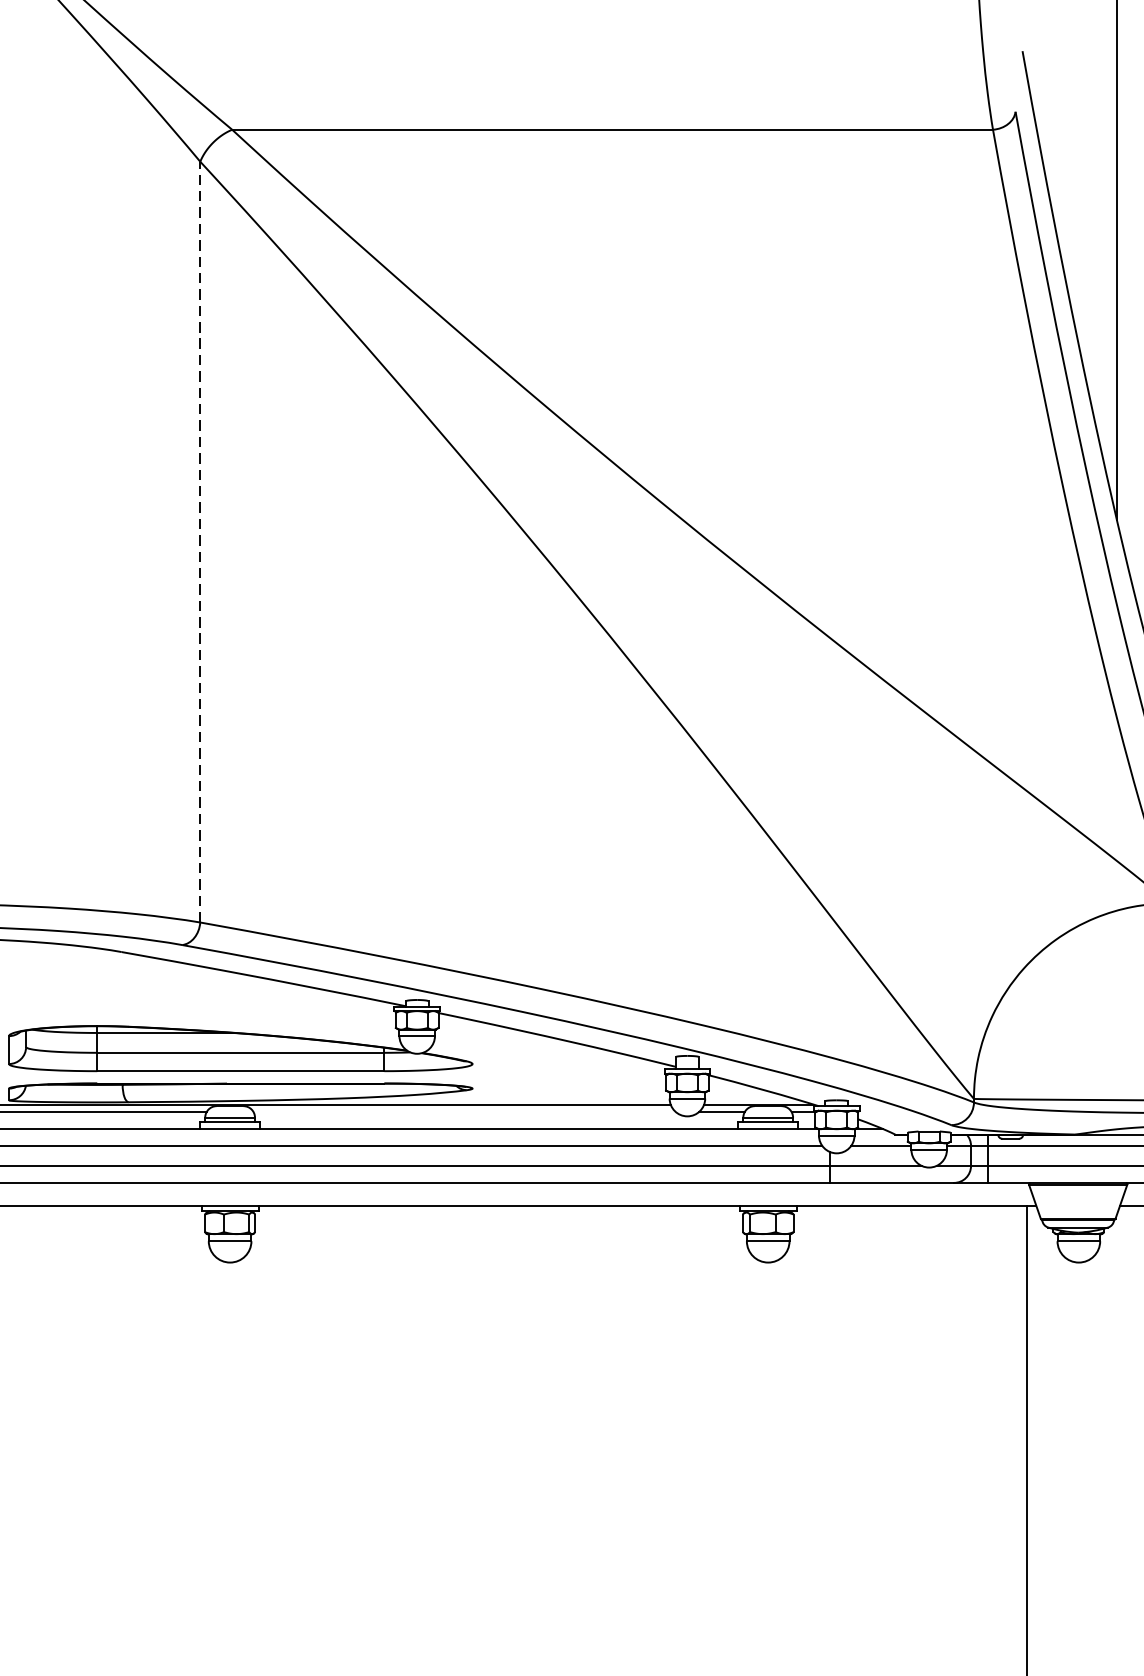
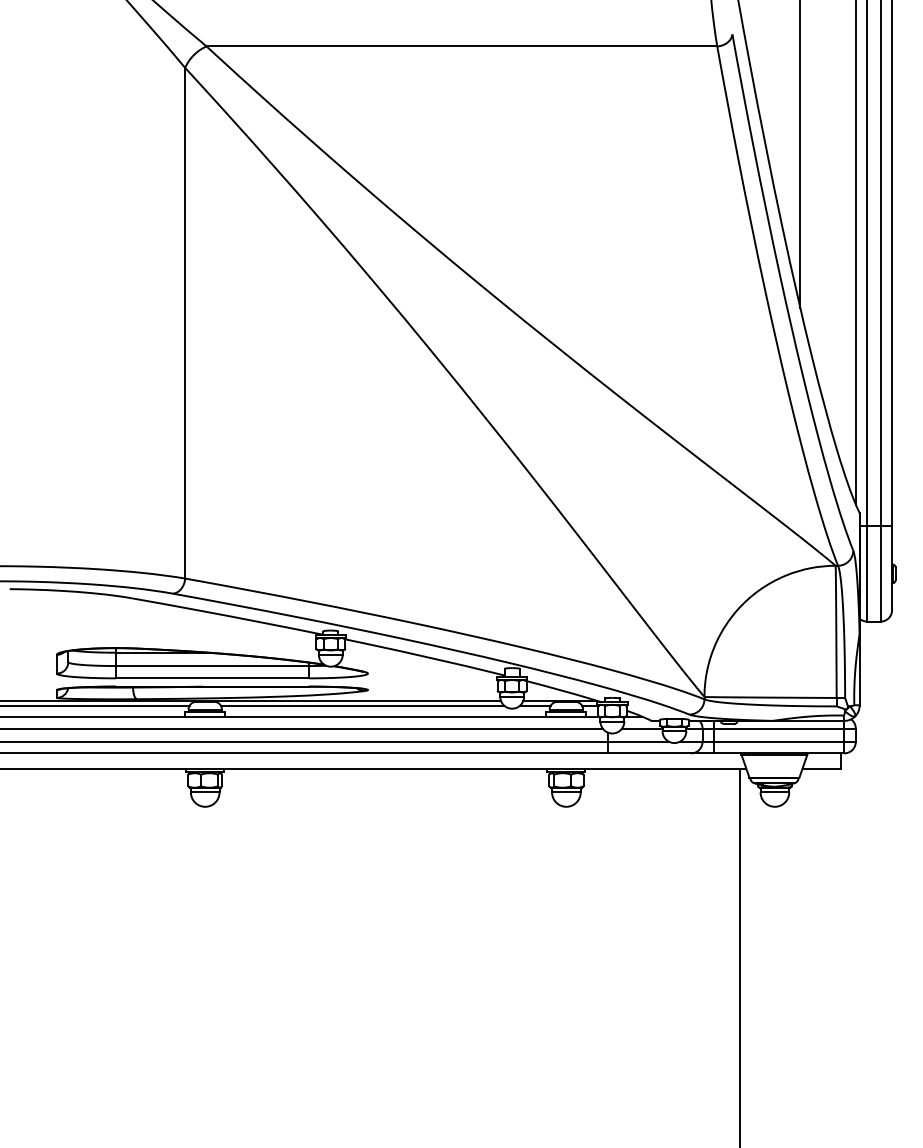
line: (200, 540) -> (185, 322), dashed -> solid
line: (464, 1111) -> (362, 705), added

